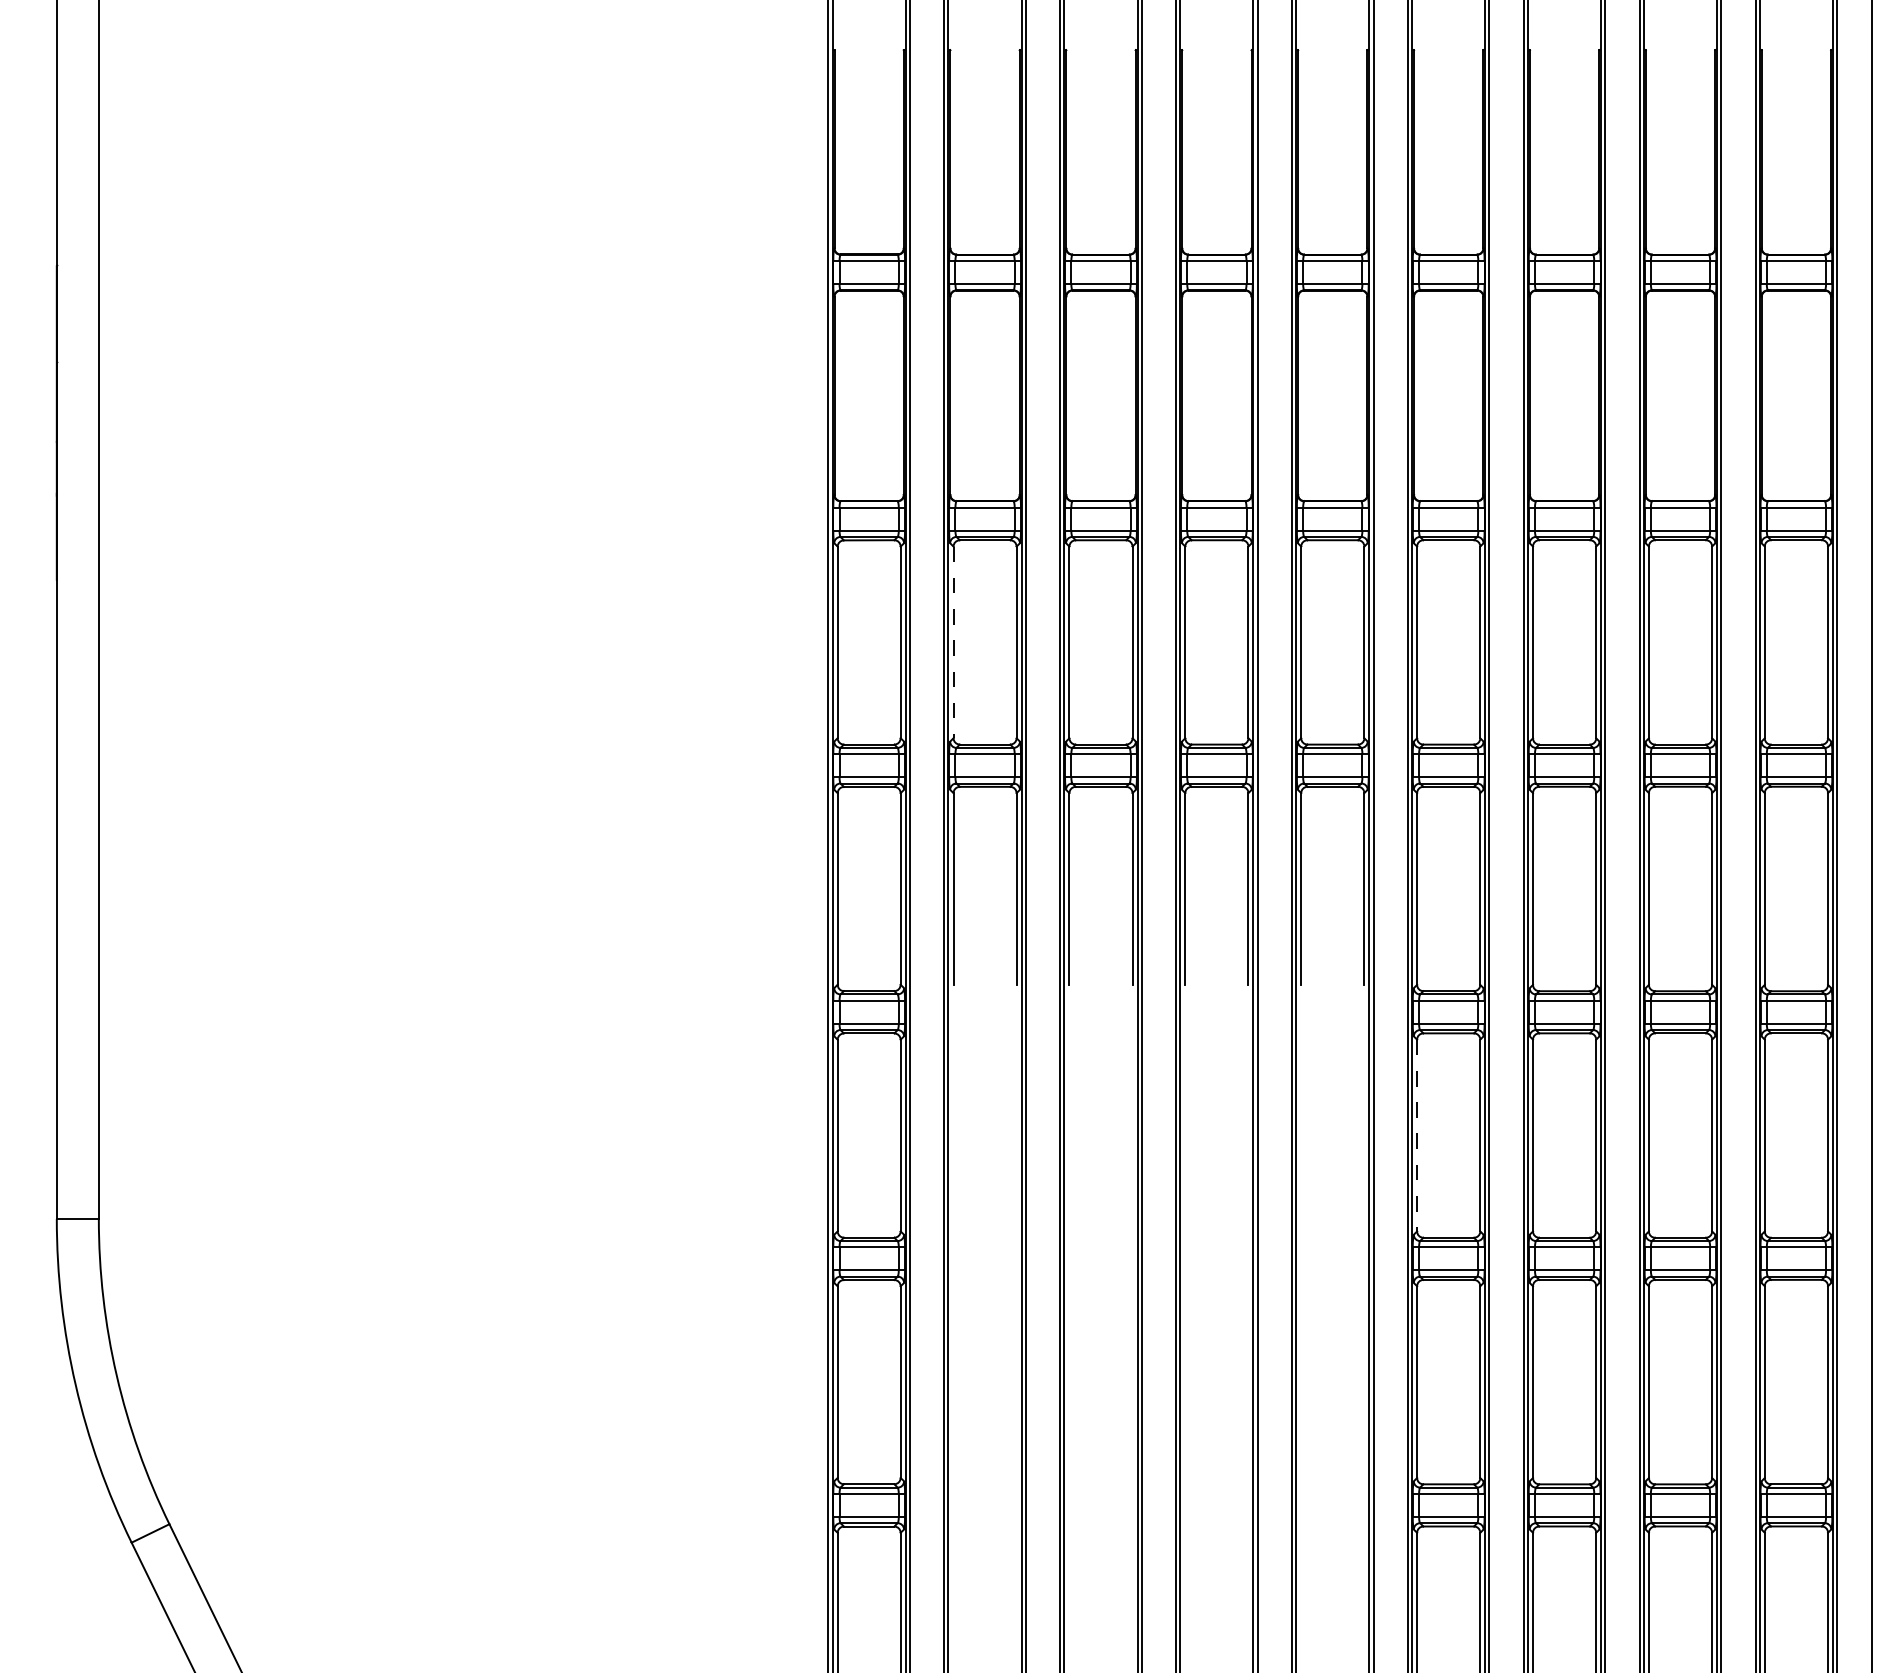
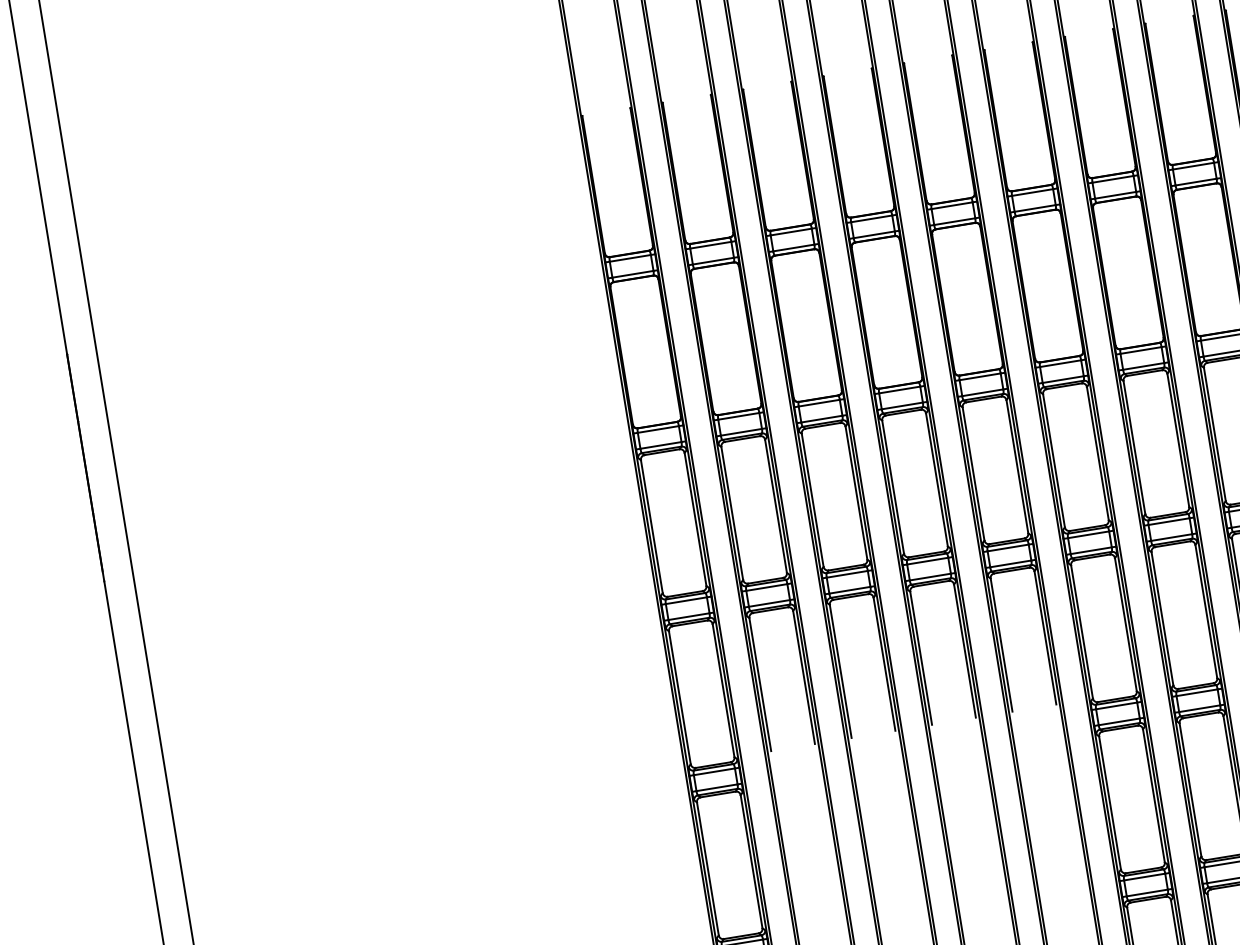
line: (953, 642) -> (732, 513), dashed -> solid
line: (1417, 1135) -> (1110, 802), dashed -> solid

